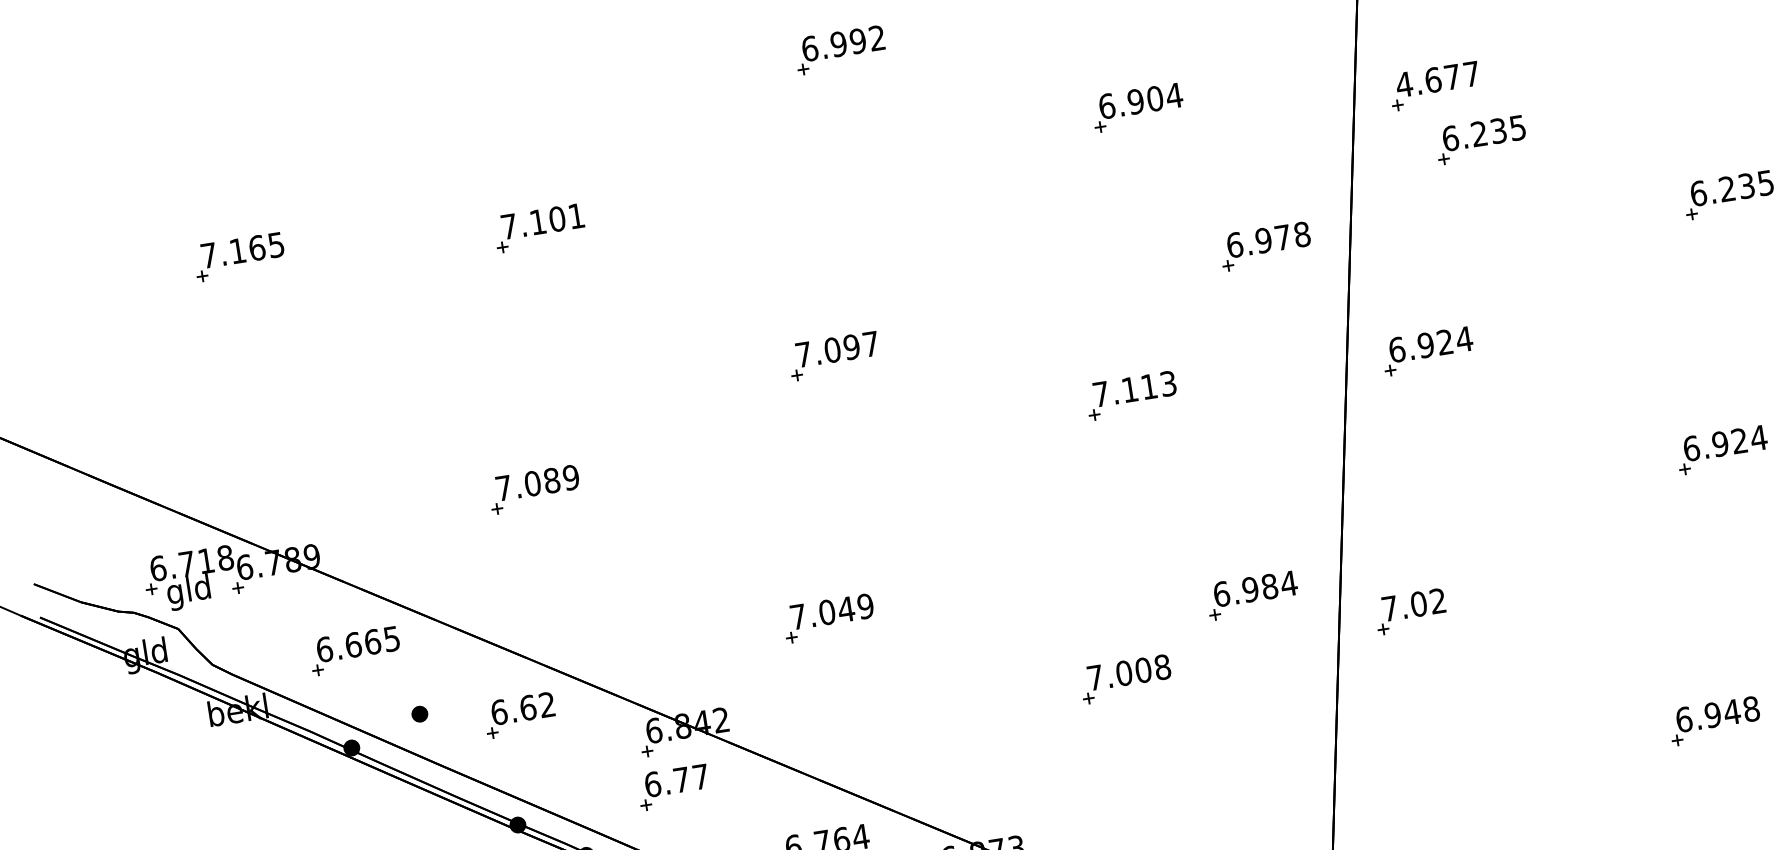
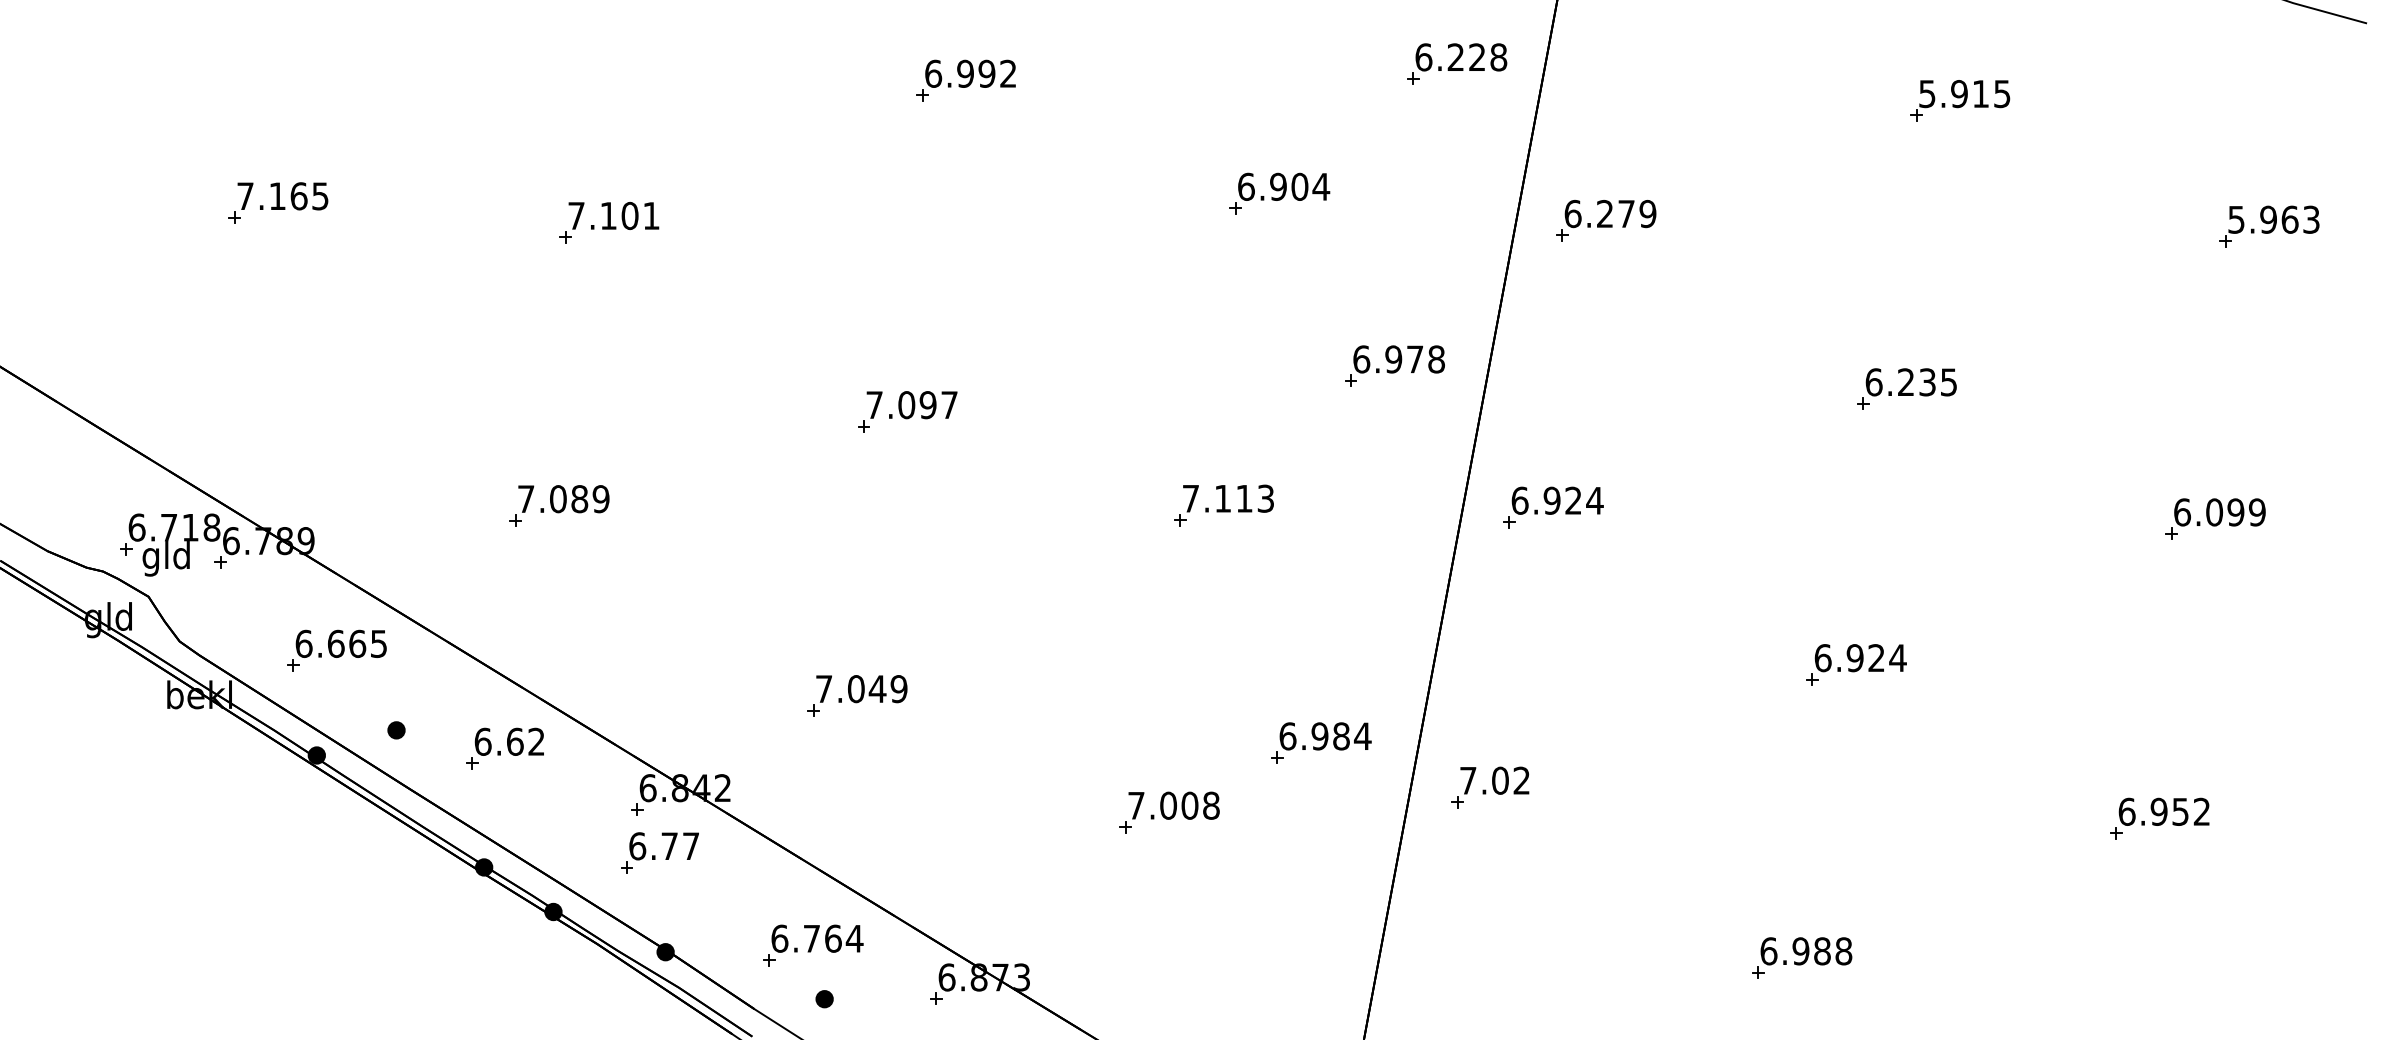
text: (1437, 78) -> (1610, 213), 4.677 -> 6.279
part: (1480, 139) -> (1646, 286), removed
text: (1732, 712) -> (1822, 951), 6.948 -> 6.988

